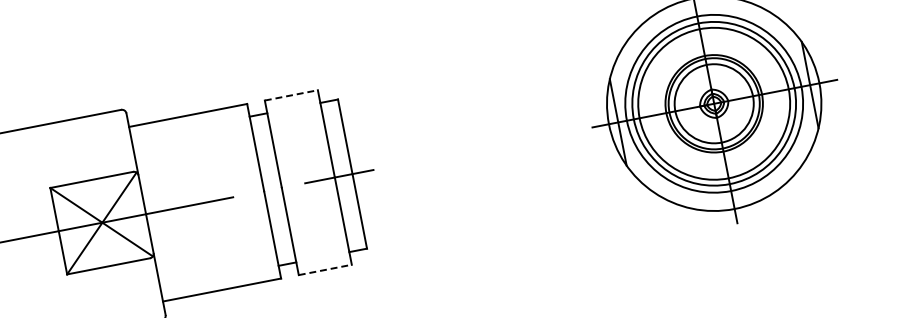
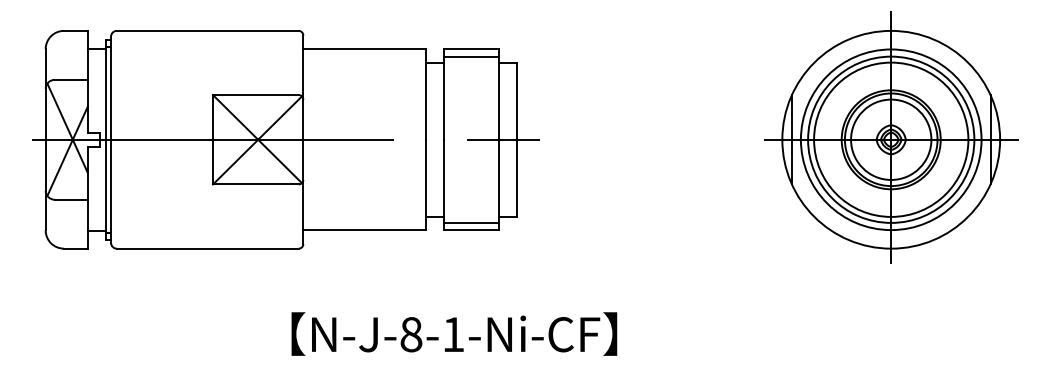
line: (291, 95) -> (471, 49), dashed -> solid
line: (291, 102) -> (470, 56), added
line: (323, 262) -> (470, 222), added
line: (325, 270) -> (471, 230), dashed -> solid

